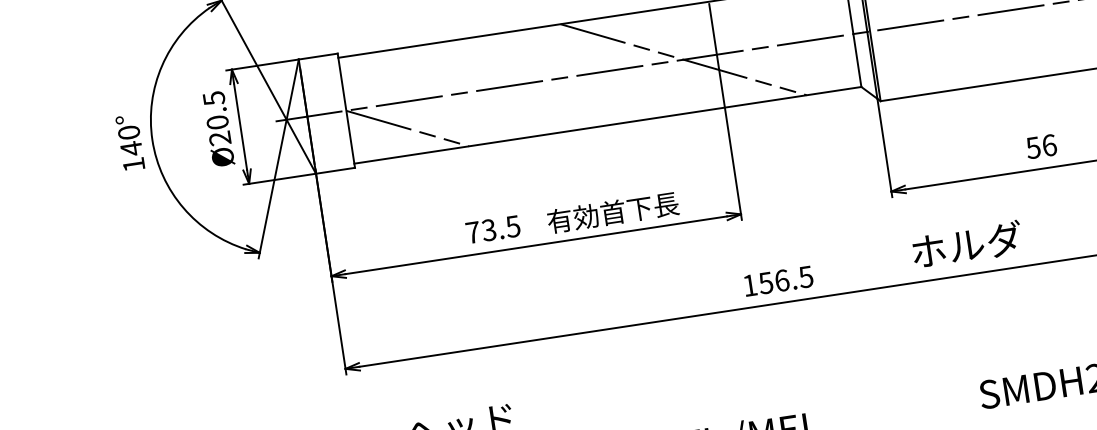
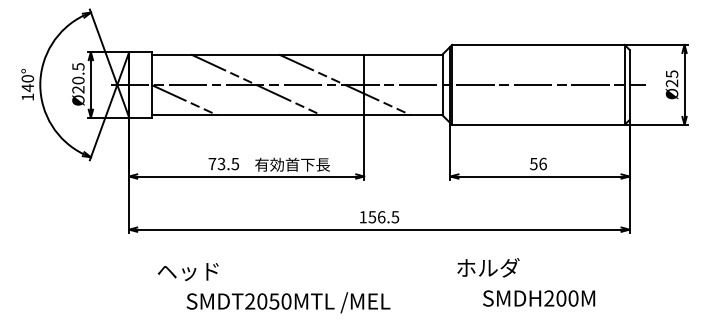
line: (529, 82) -> (256, 84), added
text: (967, 244) -> (488, 267), moved

